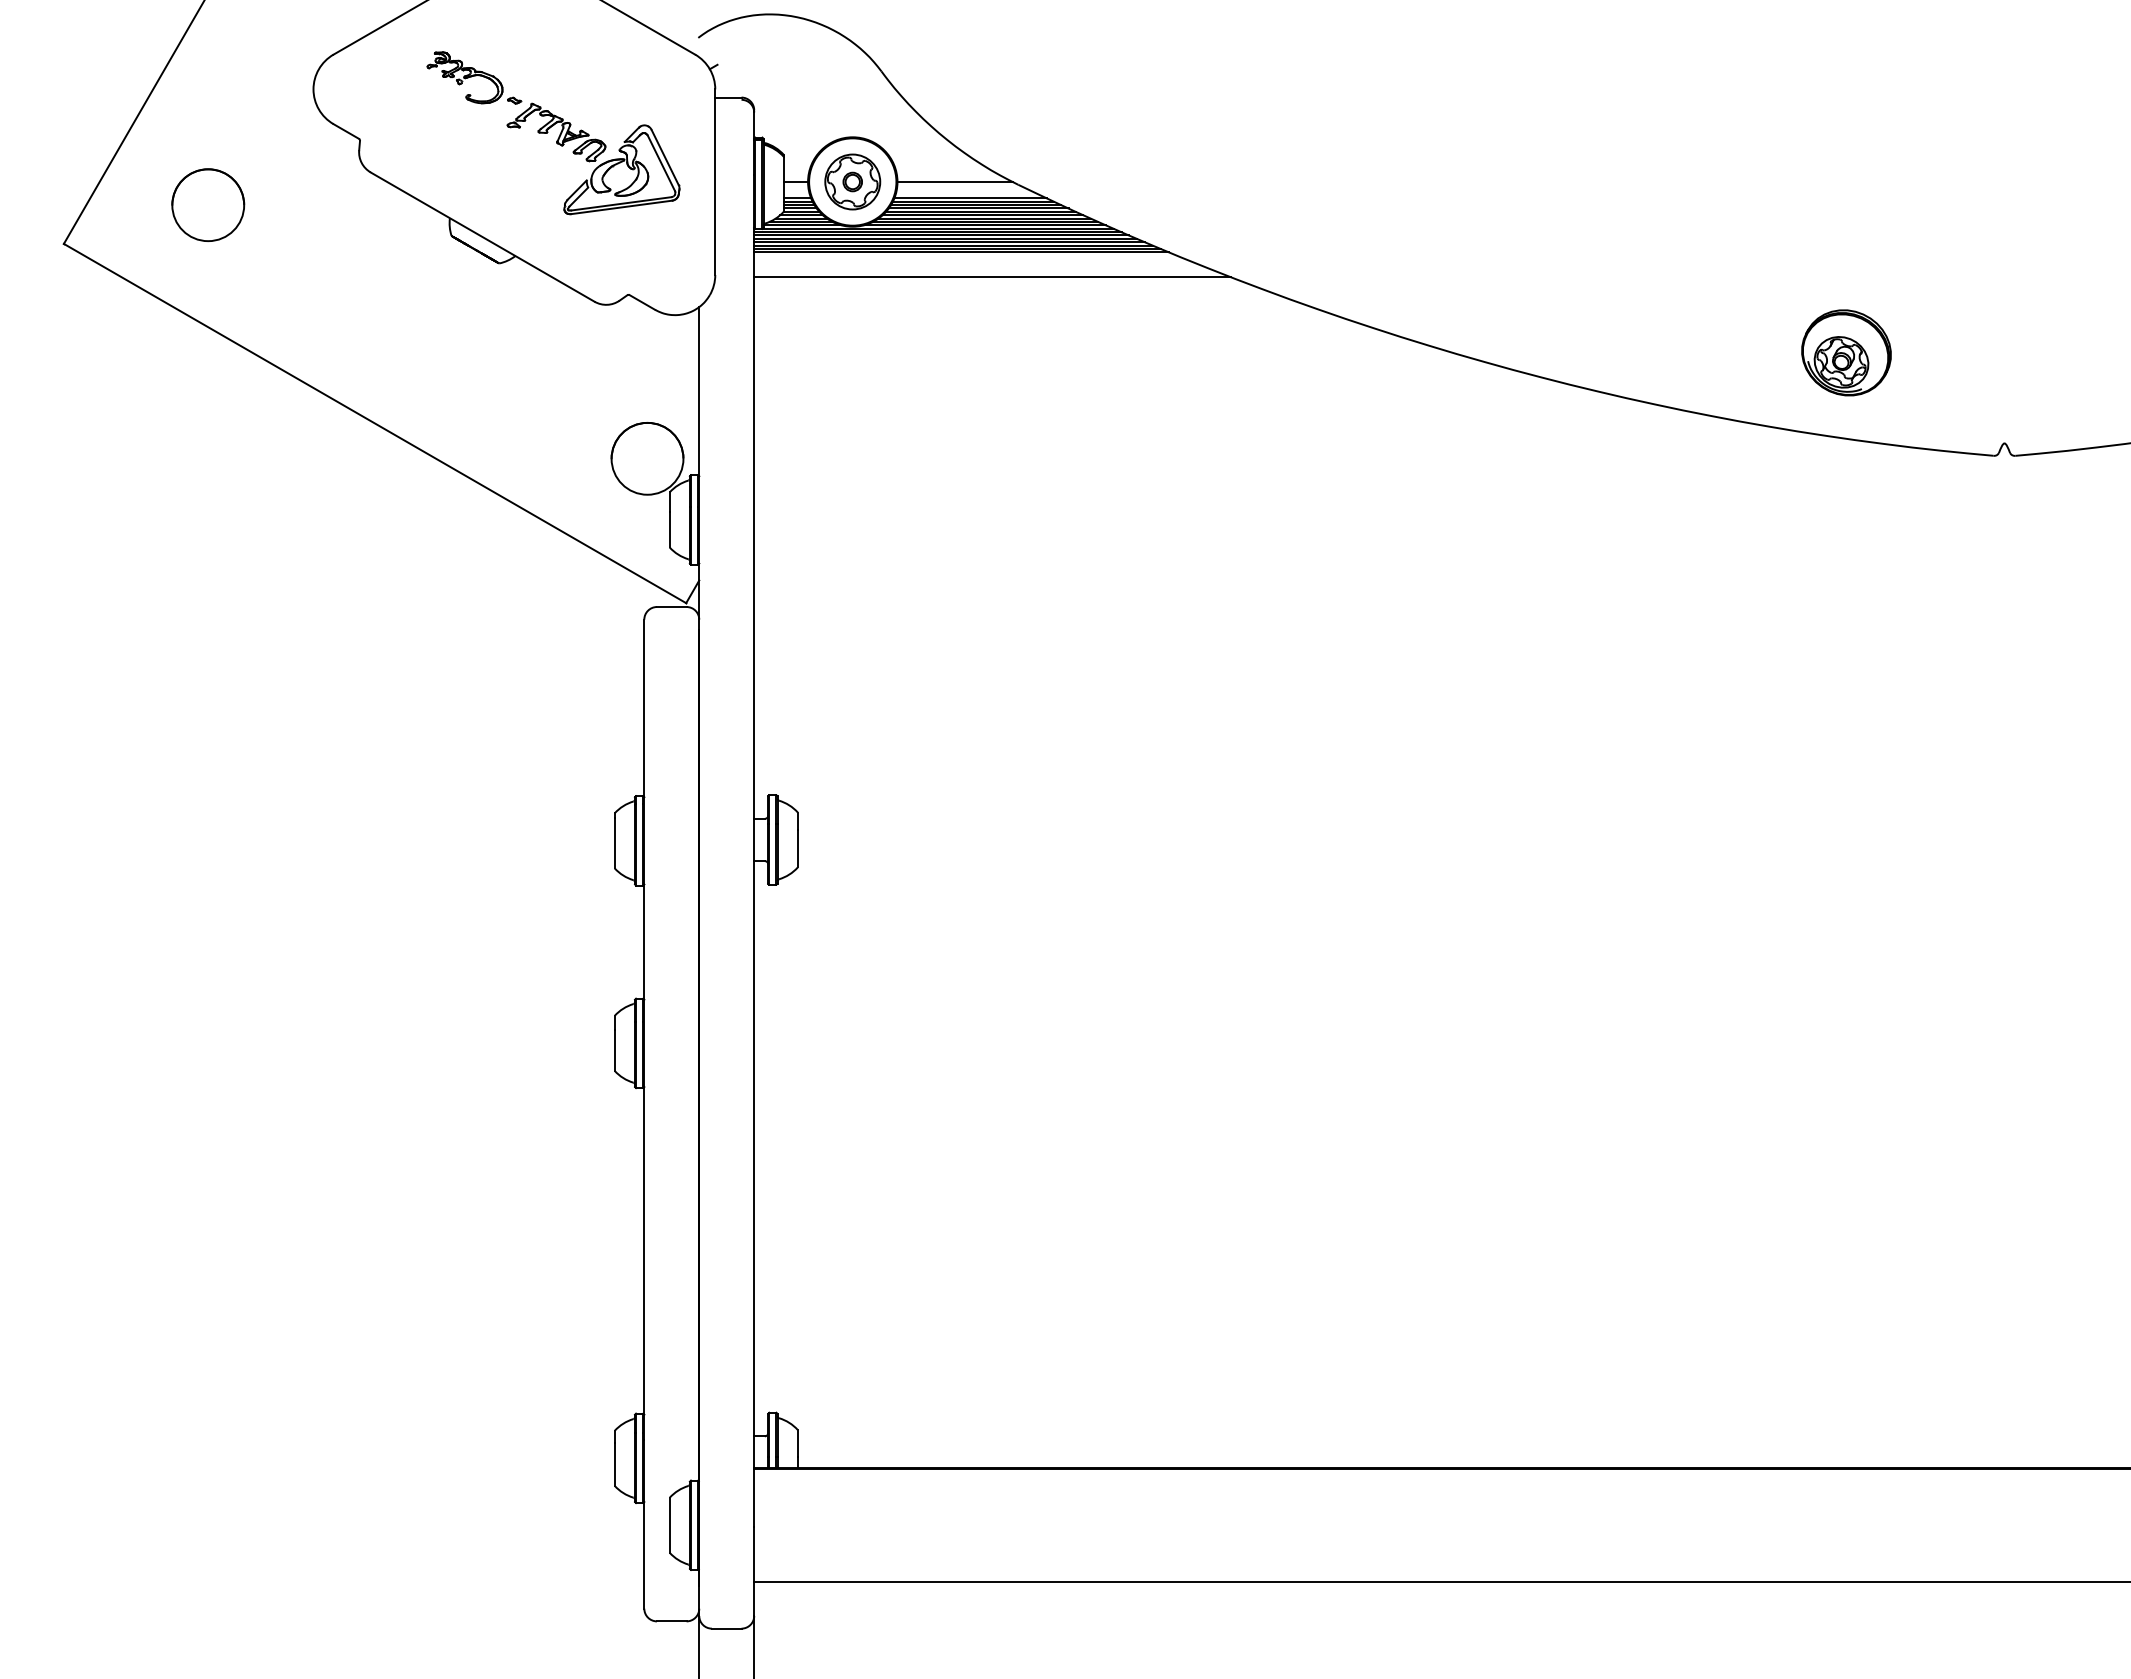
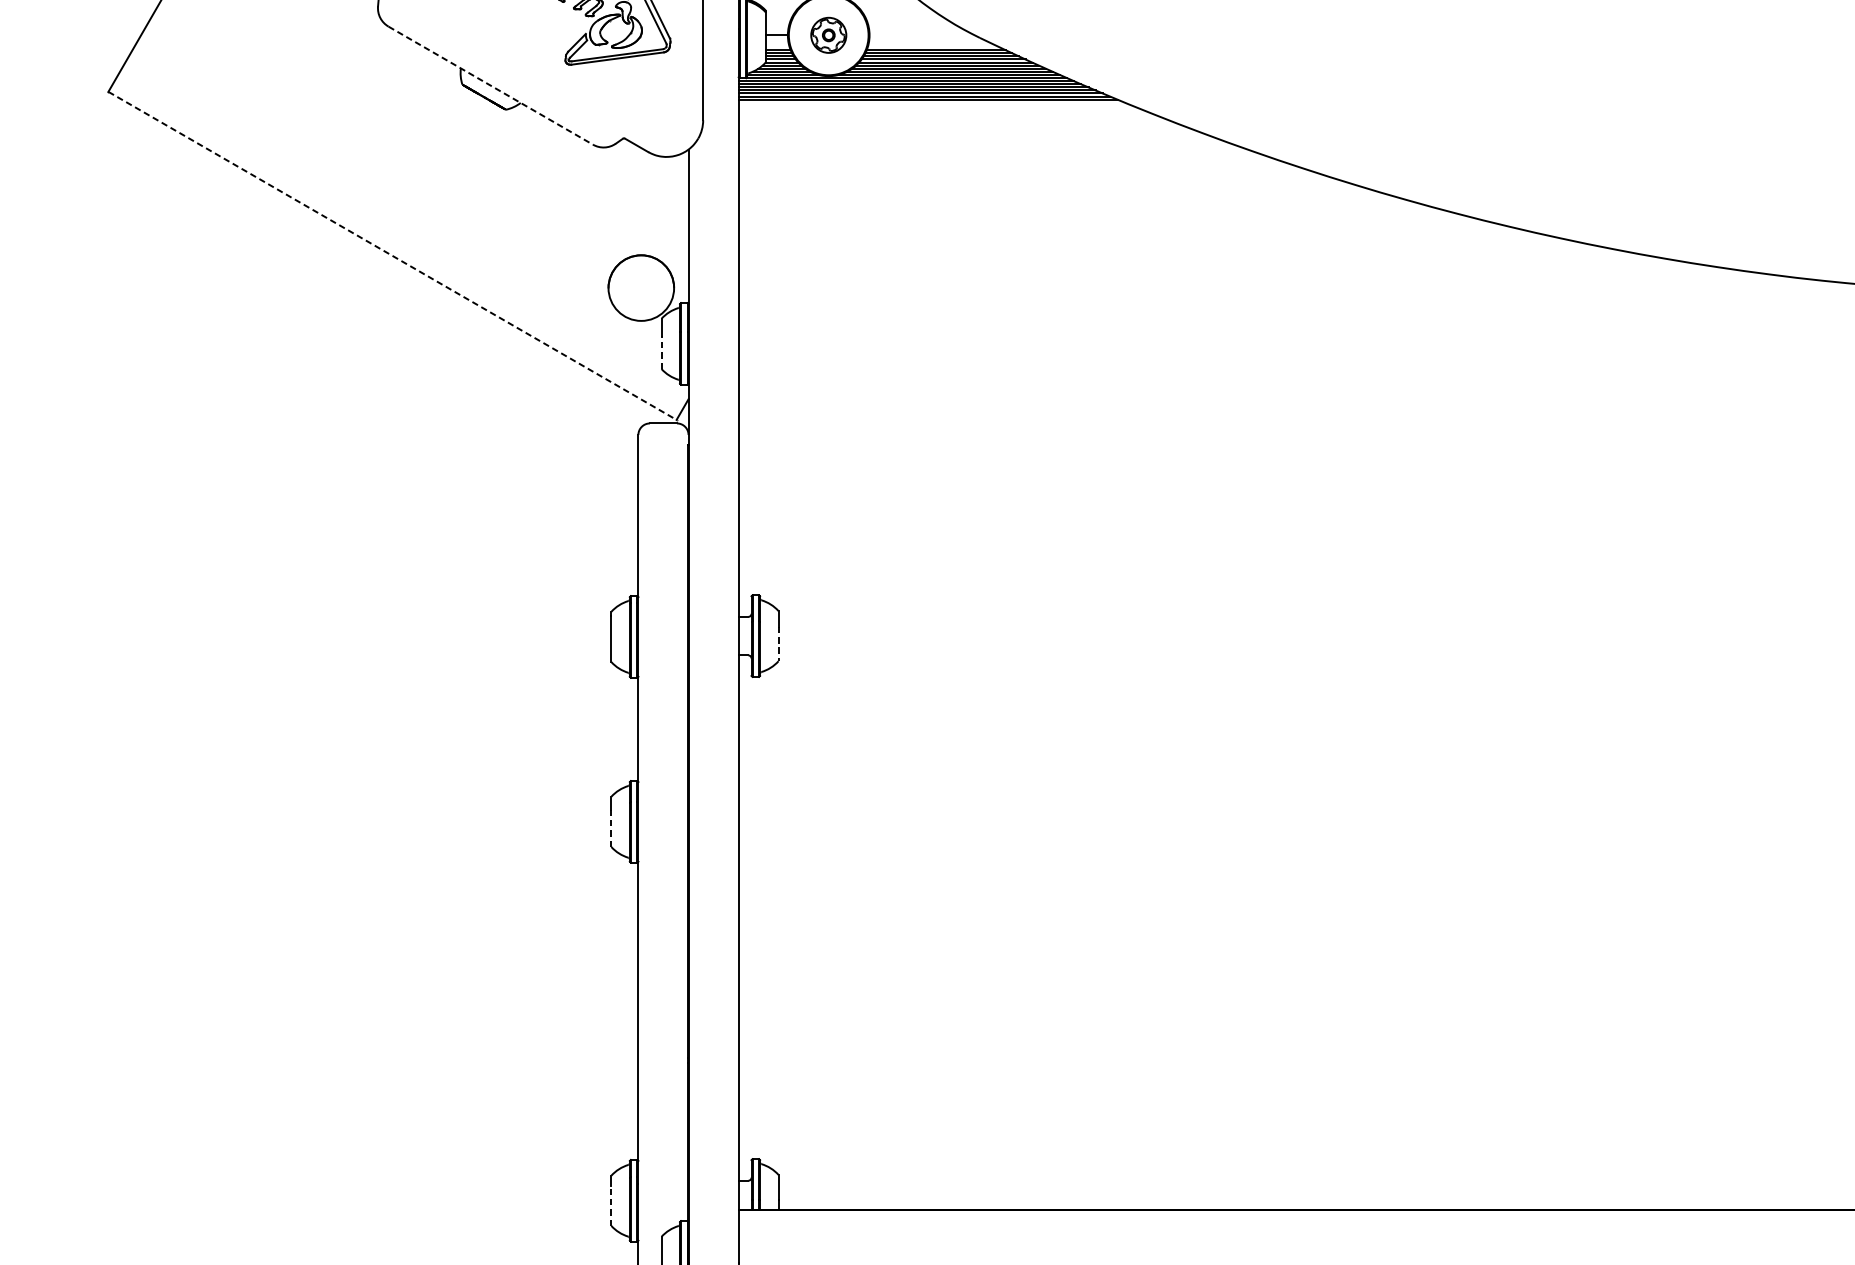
part: (852, 181) -> (828, 34), size x0.7
line: (954, 182) -> (921, 35), removed
part: (208, 204) -> (240, 55), removed
line: (483, 237) -> (491, 86), solid -> dashed
line: (992, 277) -> (956, 122), removed
part: (1846, 352) -> (1736, 191), removed
line: (375, 423) -> (392, 255), solid -> dashed
line: (669, 529) -> (661, 352), solid -> dashed
line: (797, 848) -> (778, 643), solid -> dashed
line: (614, 1050) -> (611, 828), solid -> dashed
line: (614, 1464) -> (611, 1206), solid -> dashed

